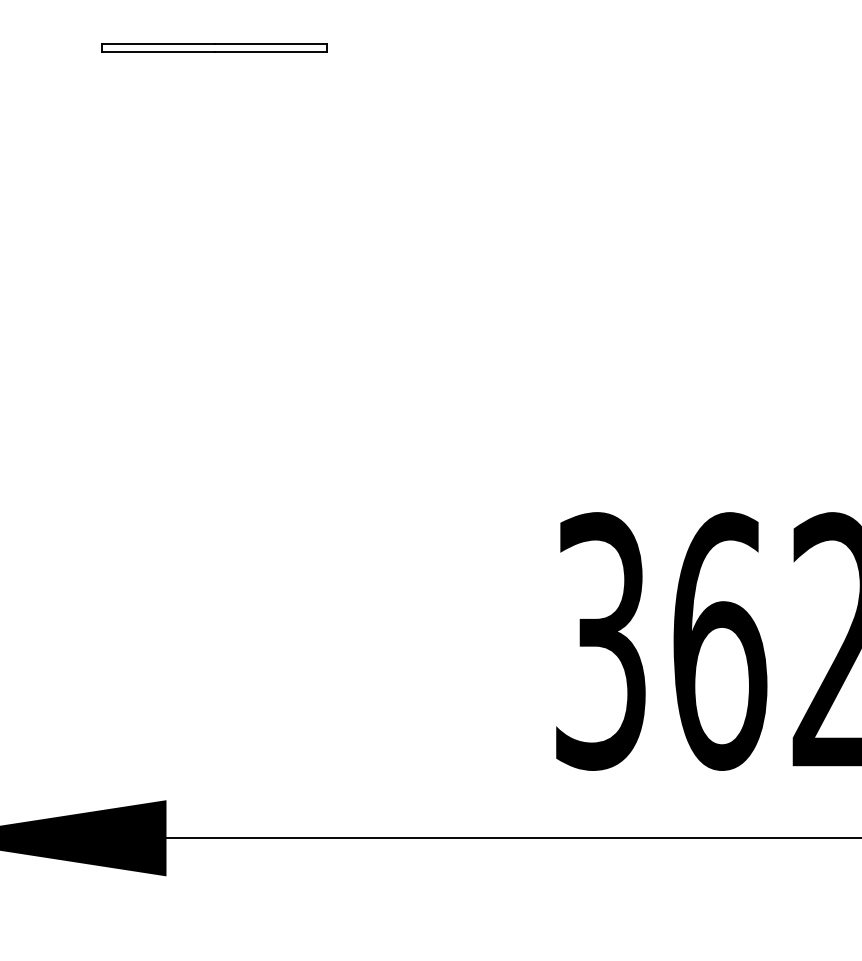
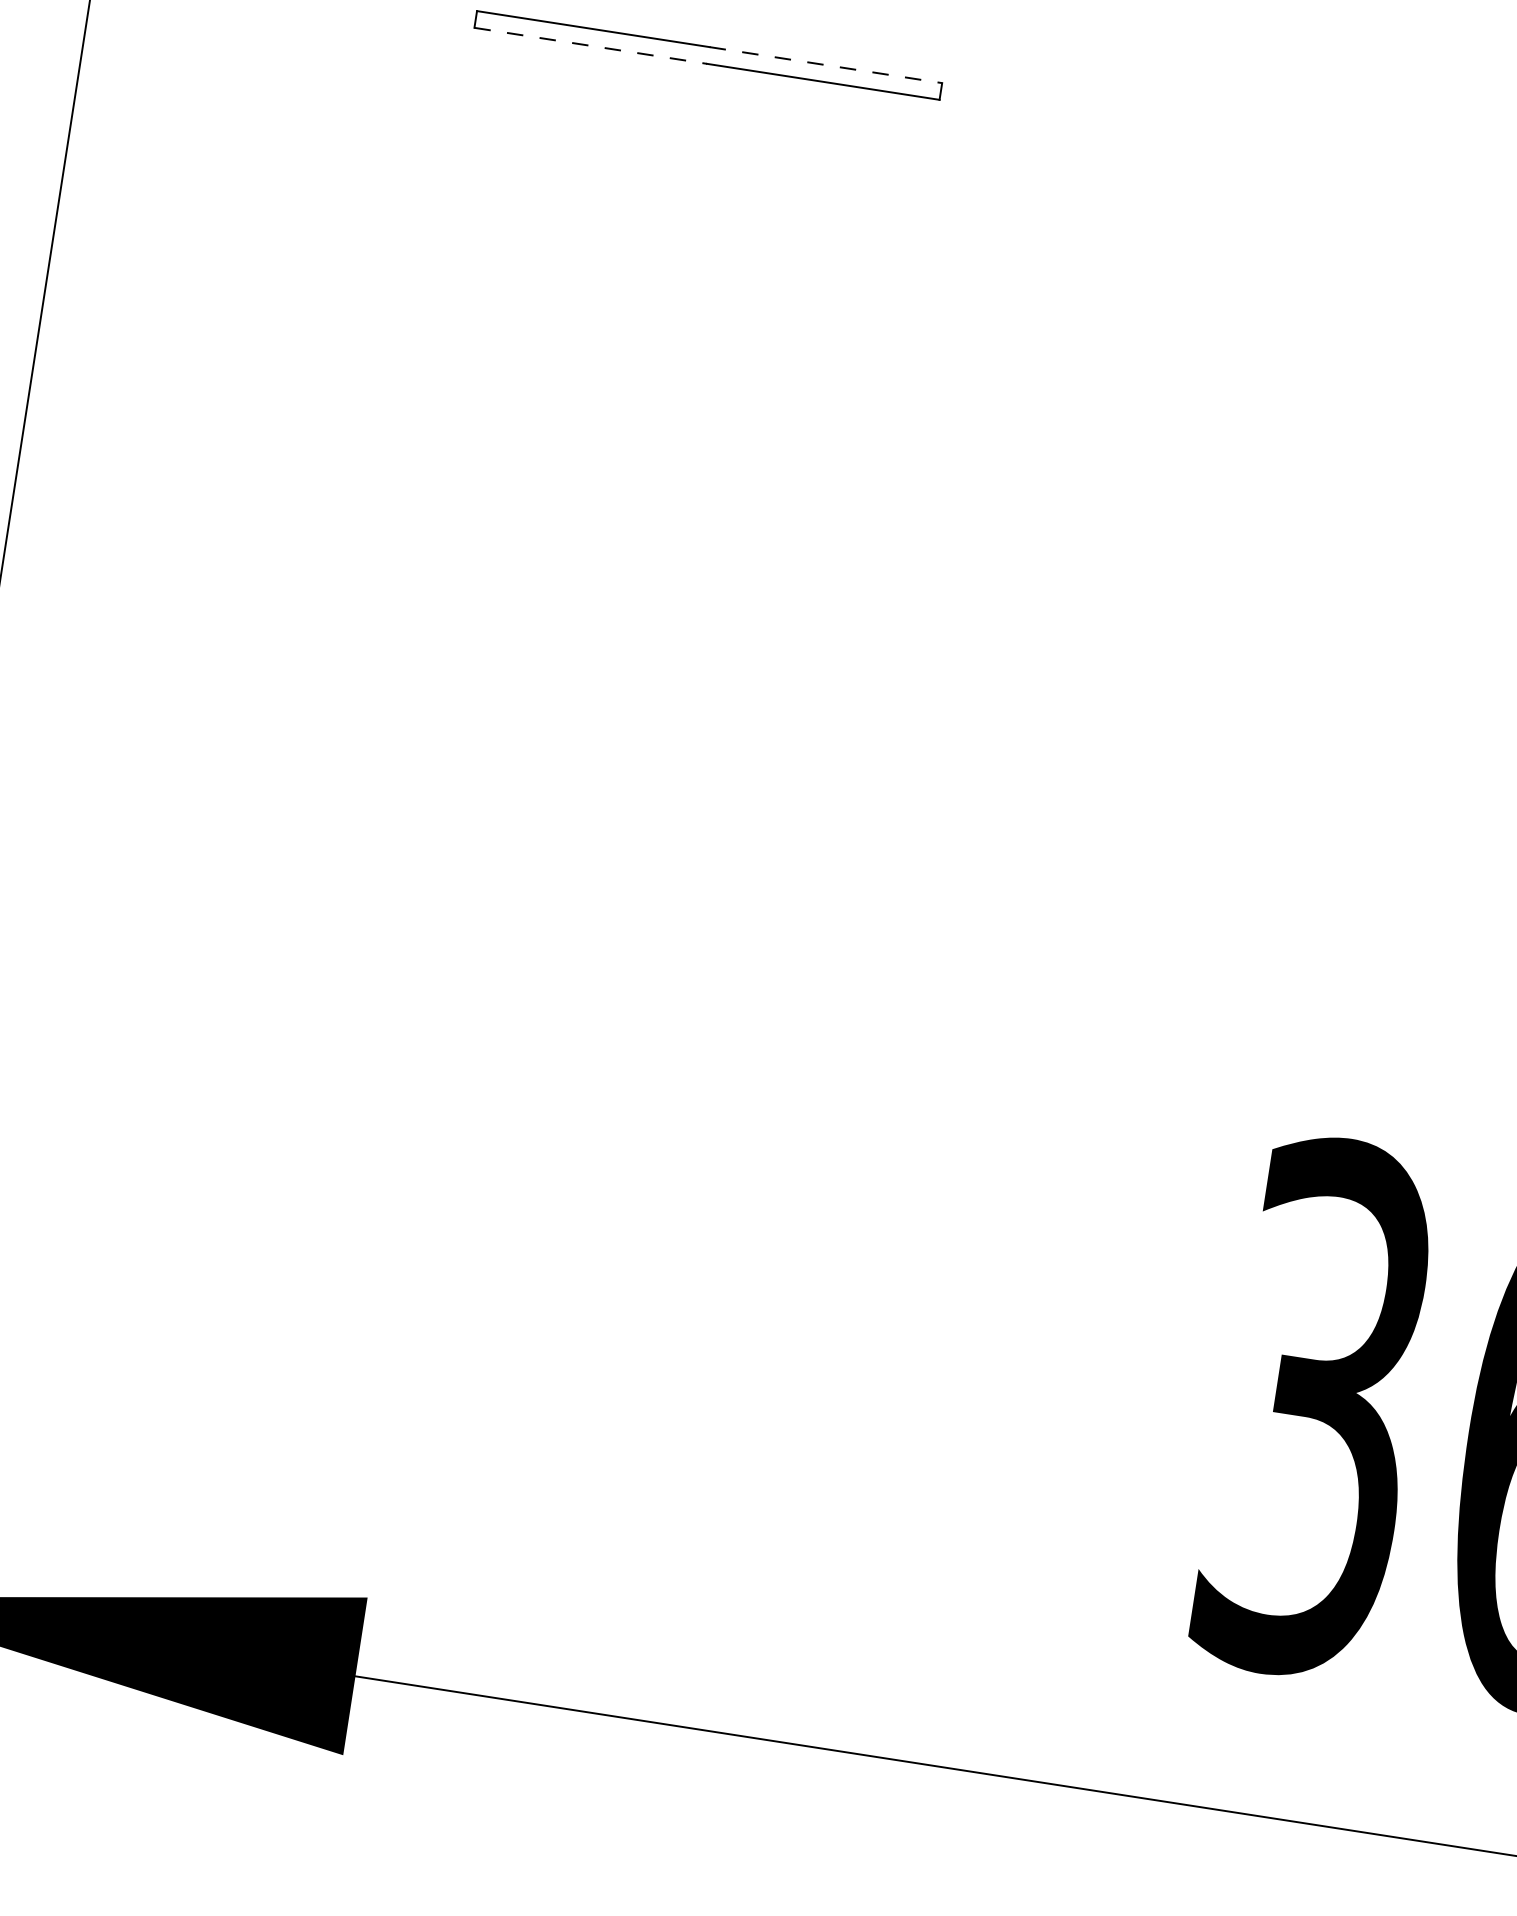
line: (271, 44) -> (827, 66), solid -> dashed
line: (158, 52) -> (590, 46), solid -> dashed

